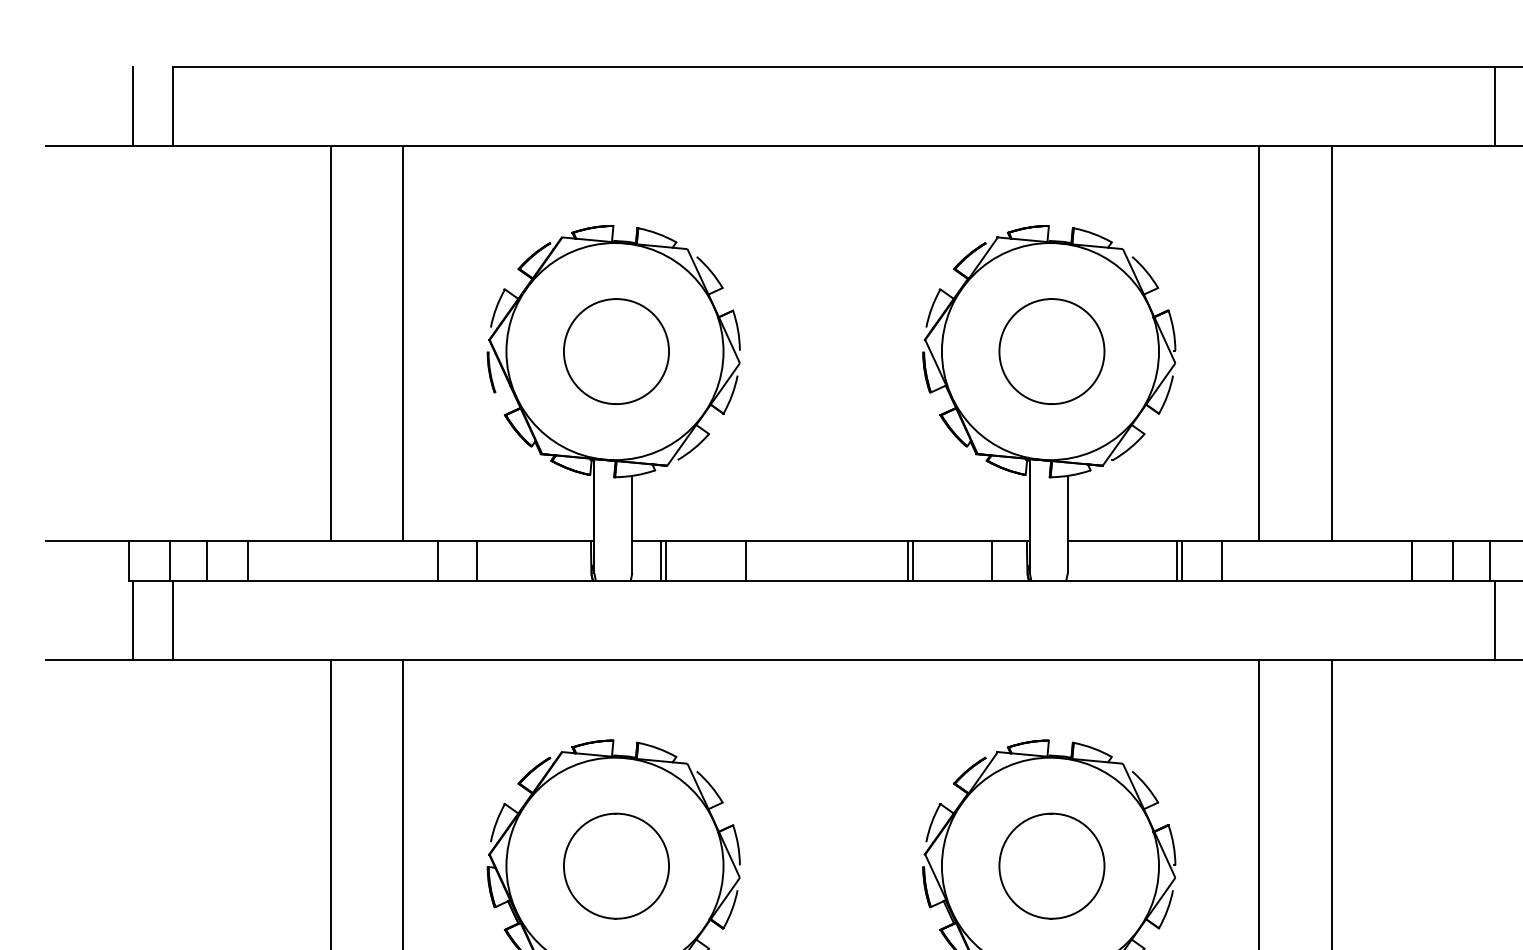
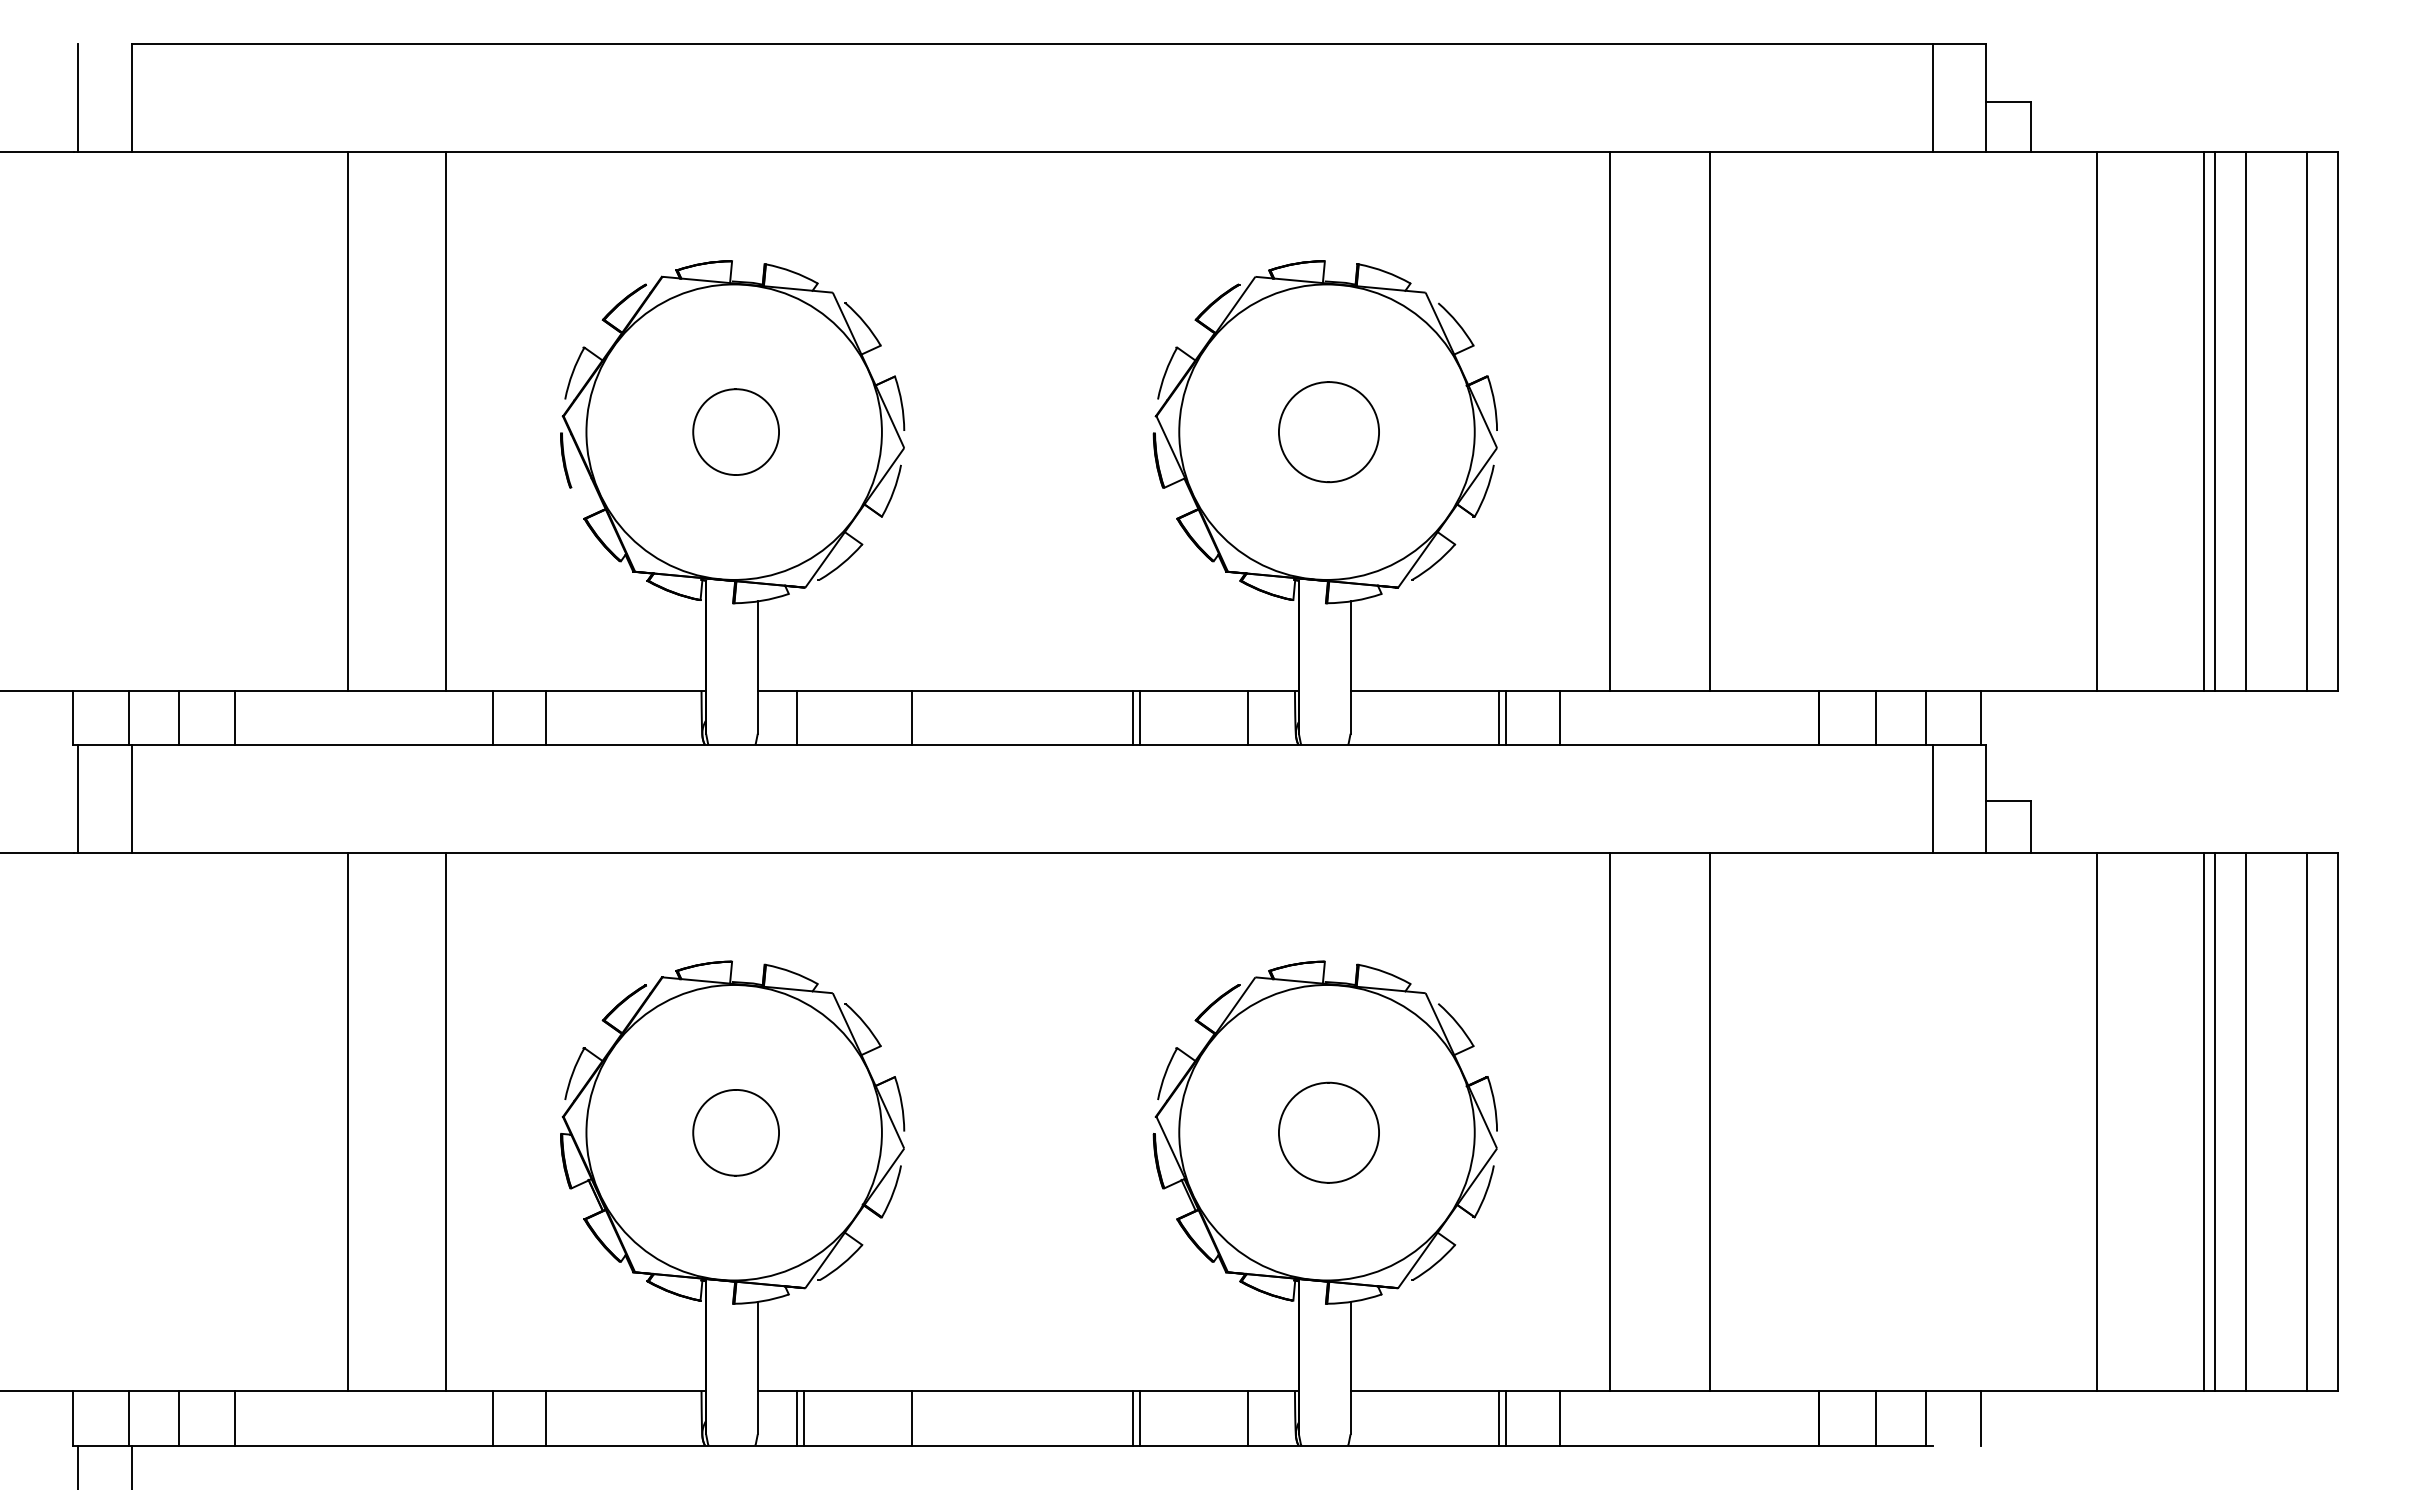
circle: (615, 351) -> (735, 431), size x0.6
circle: (1051, 351) -> (1328, 431), size x0.7
line: (666, 561) -> (804, 717), removed
circle: (615, 866) -> (735, 1132), size x0.6
circle: (1051, 866) -> (1328, 1132), size x0.7

